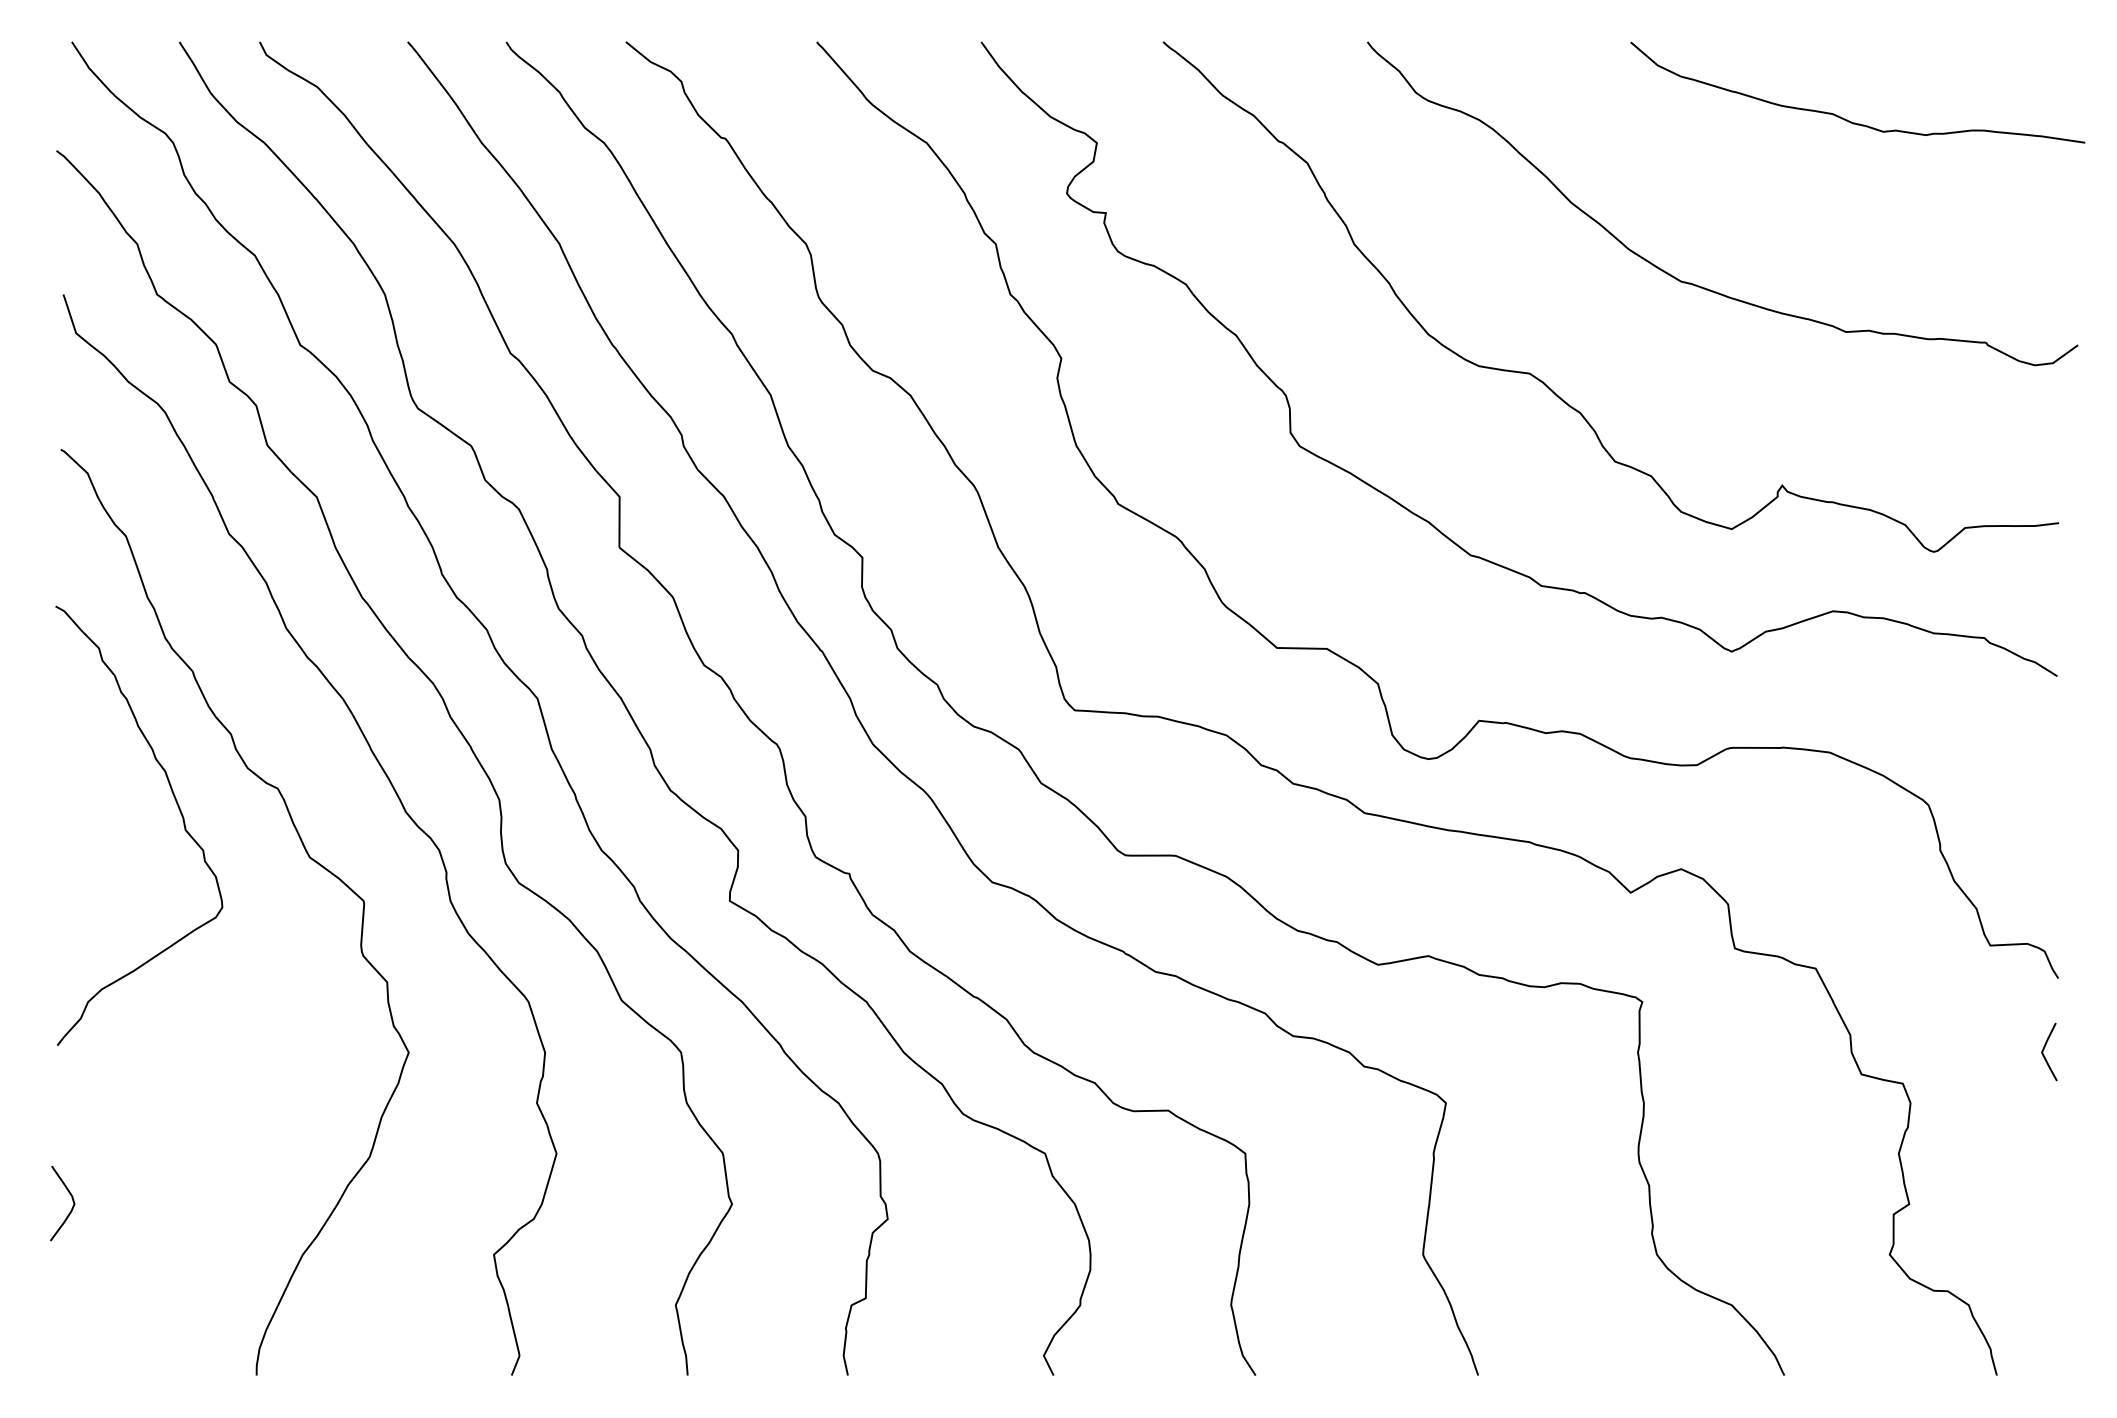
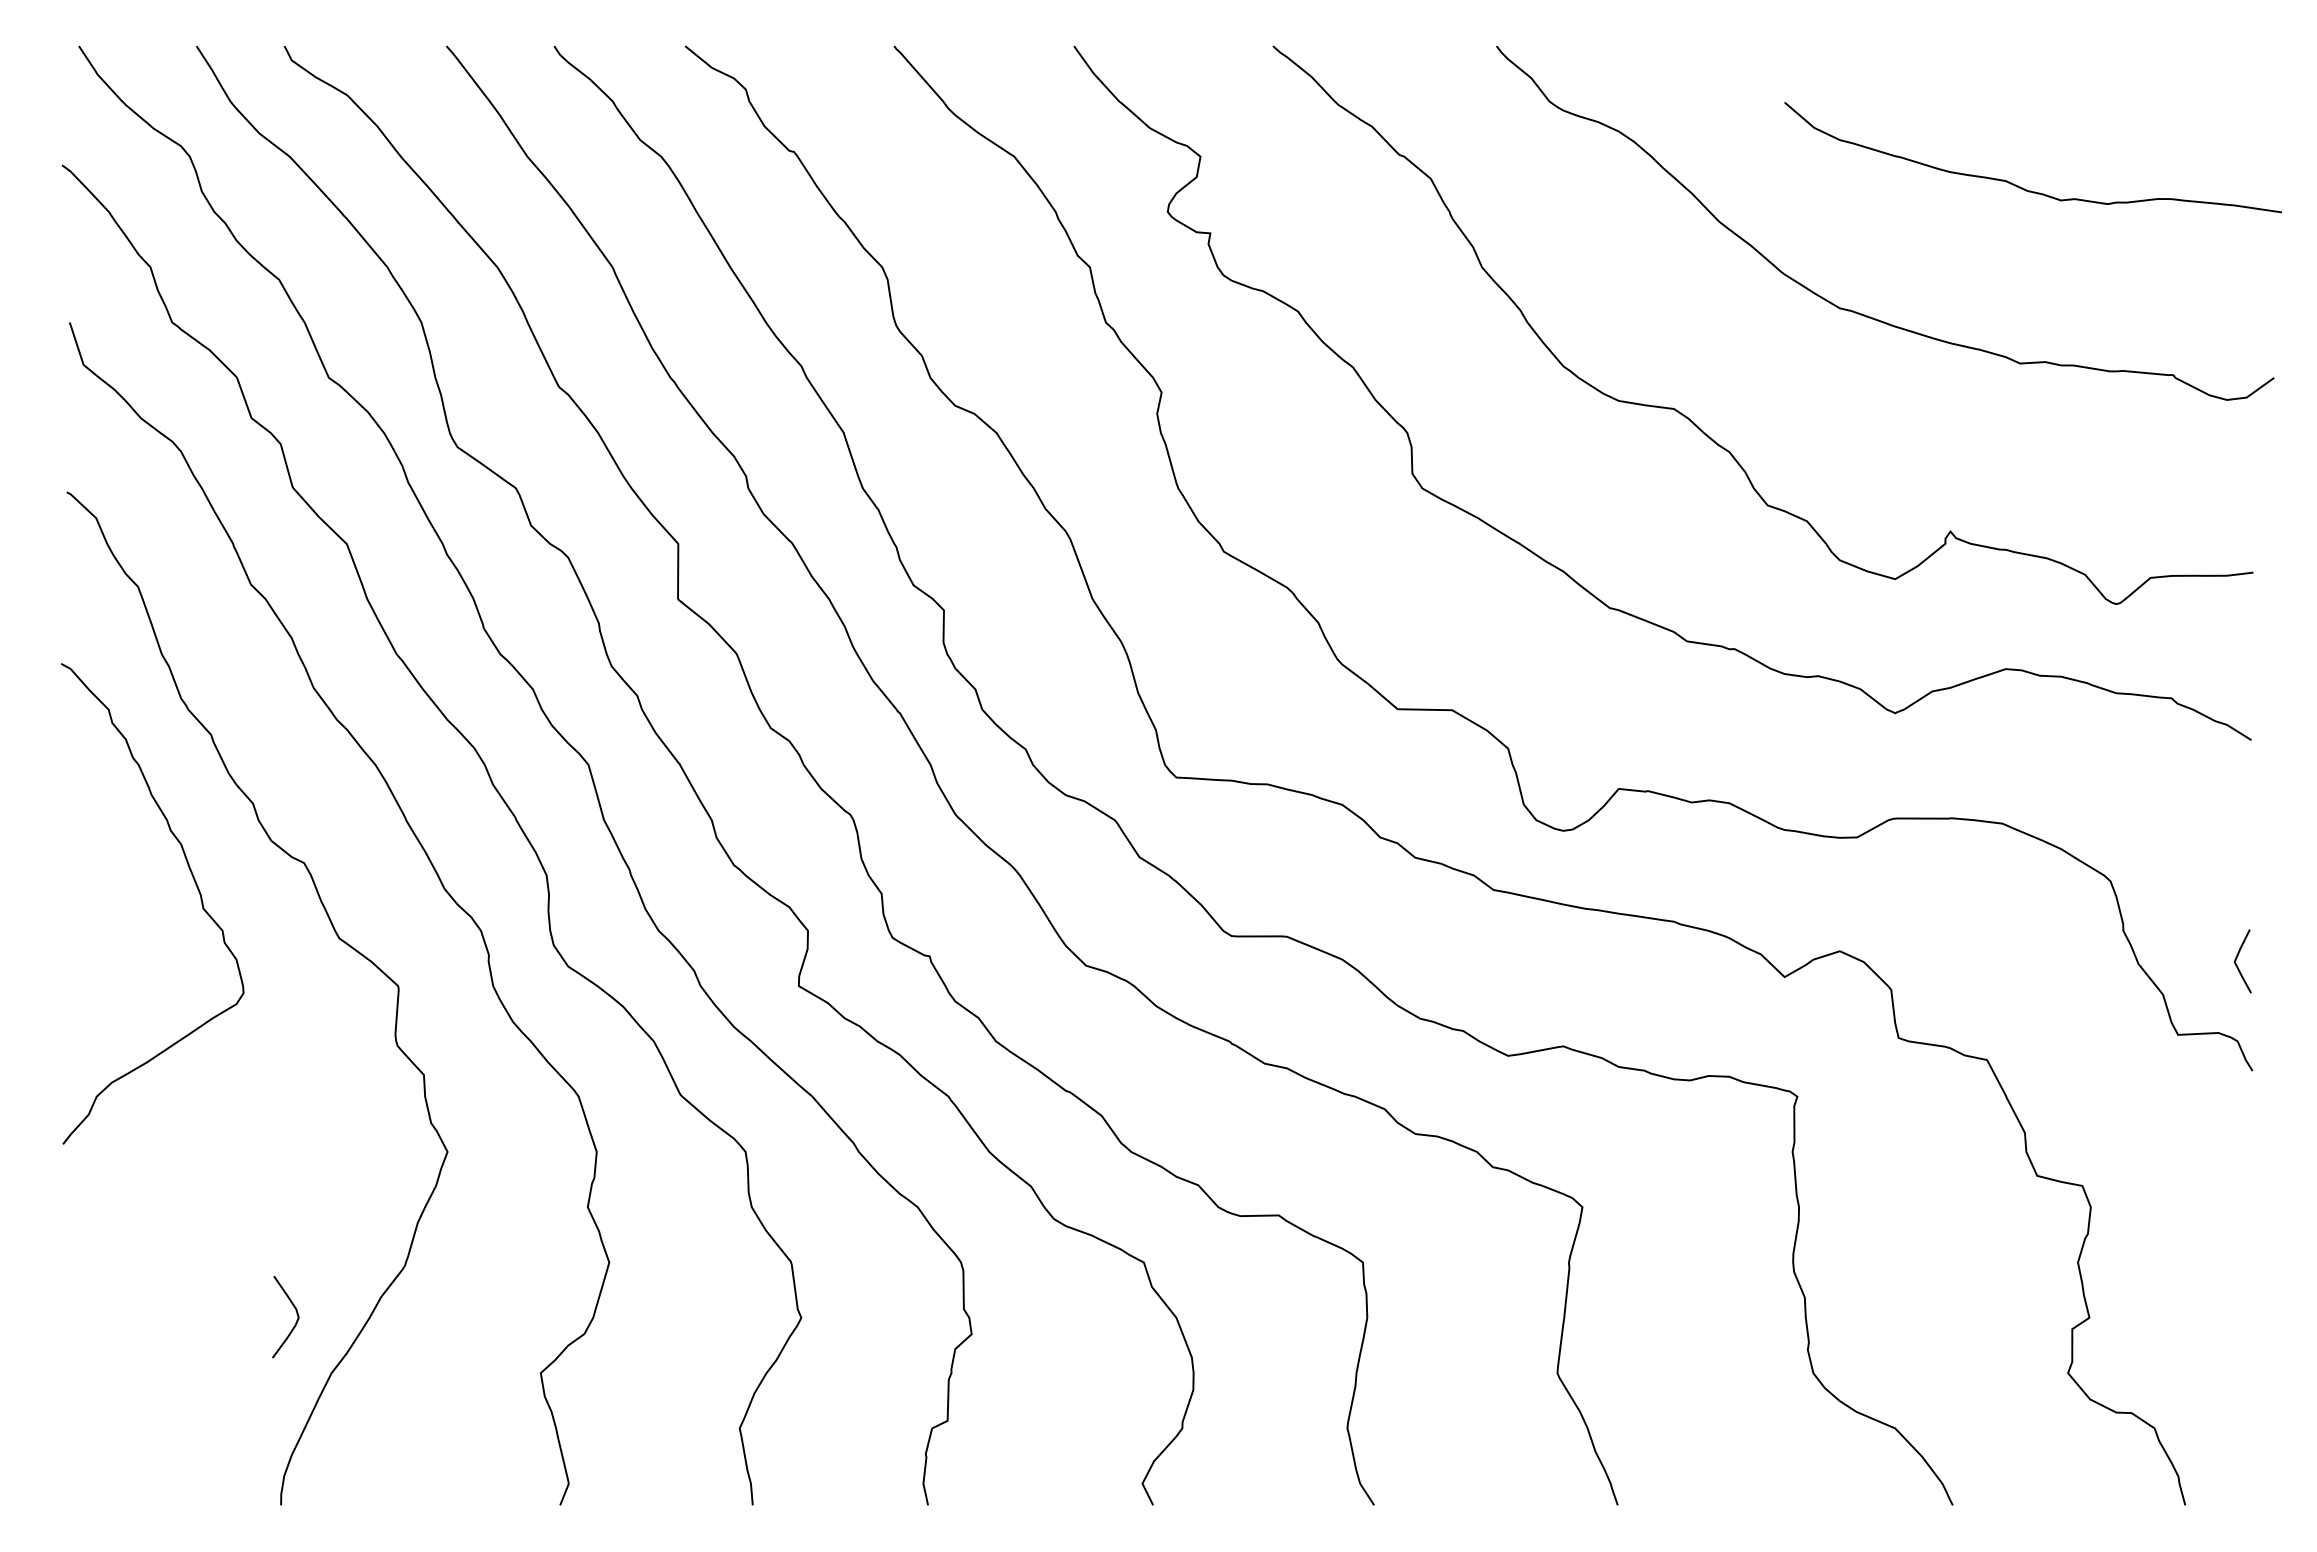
curve: (1844, 118) -> (2018, 185), moved
line: (2044, 1049) -> (2237, 958), moved
curve: (72, 1201) -> (296, 1314), moved

